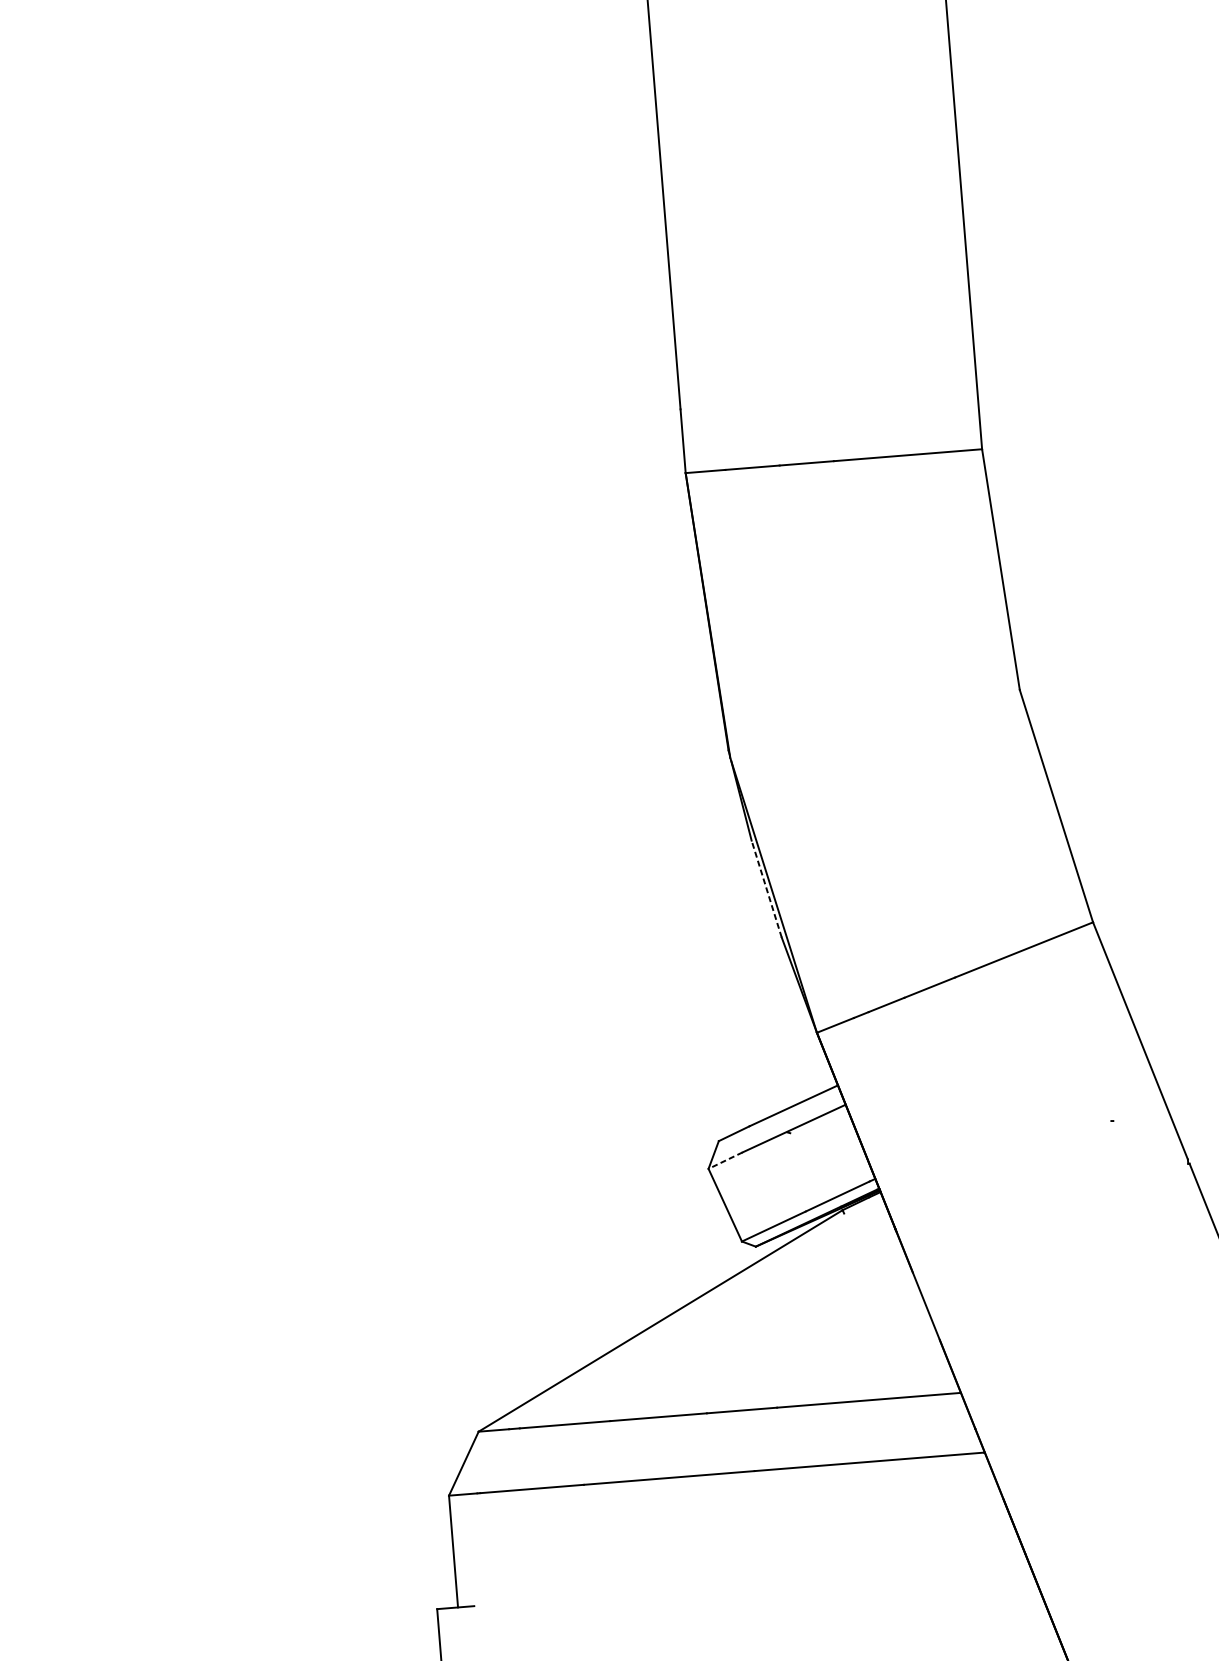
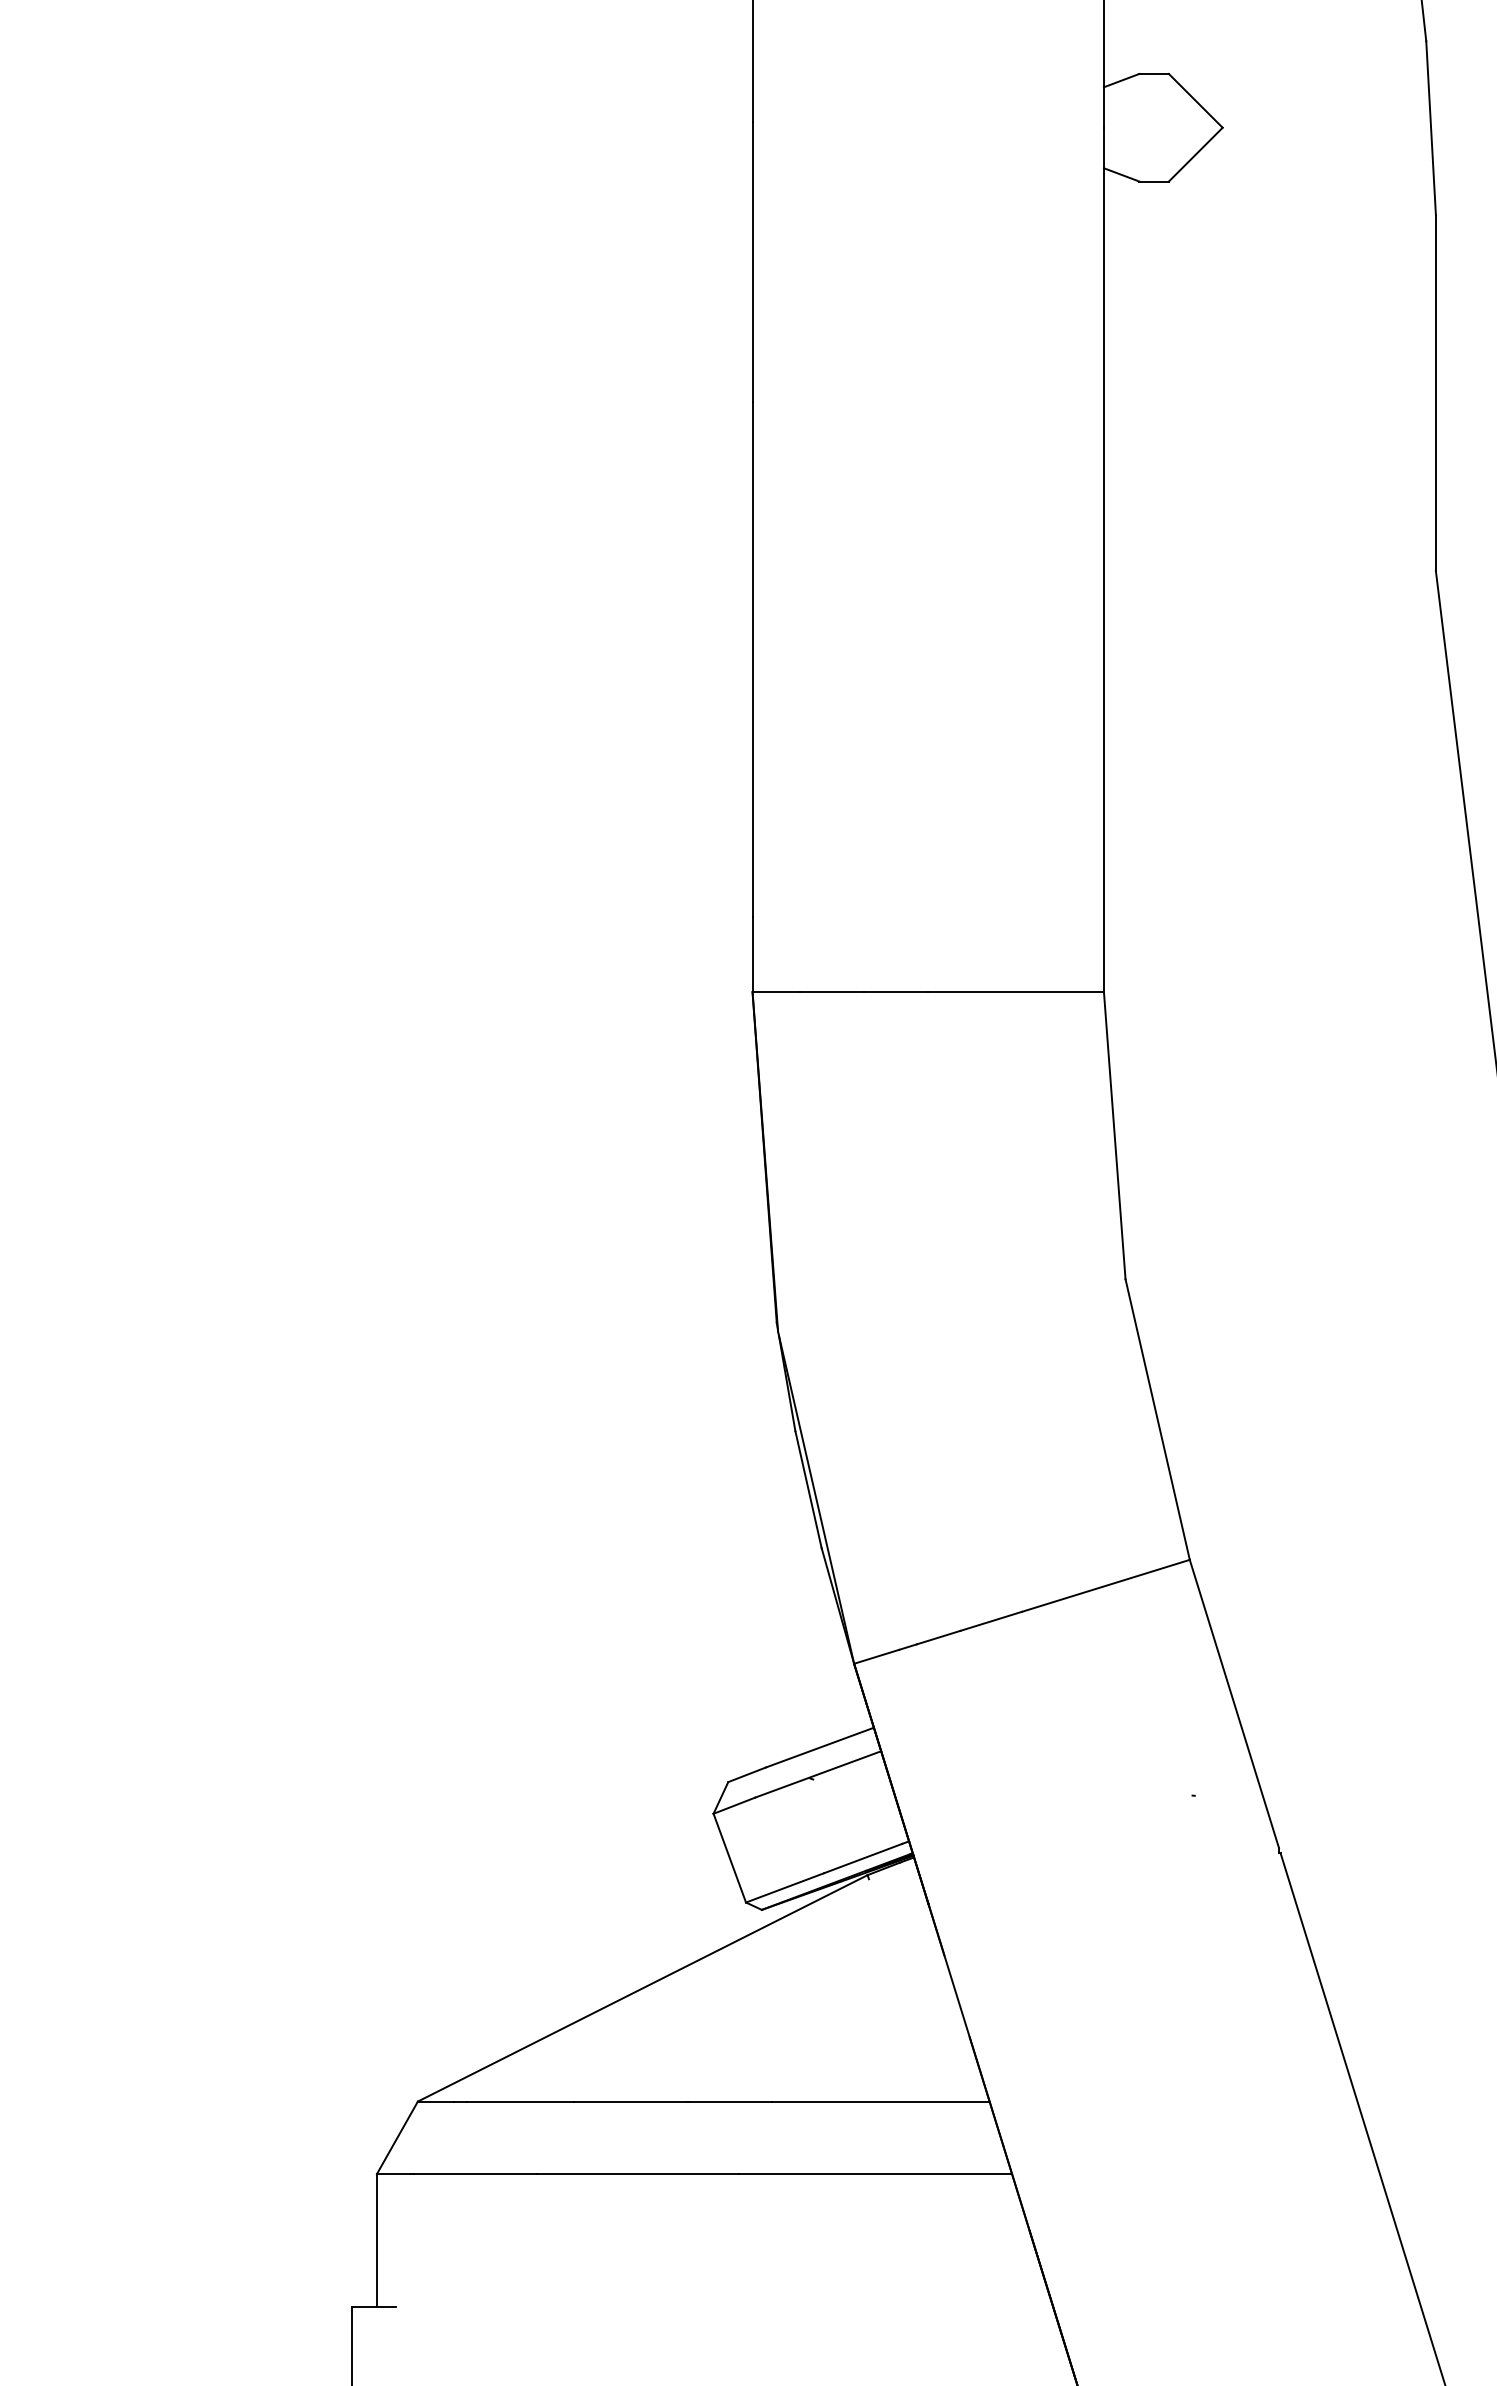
line: (766, 888) -> (808, 1489), dashed -> solid
line: (724, 1160) -> (733, 1805), dashed -> solid

